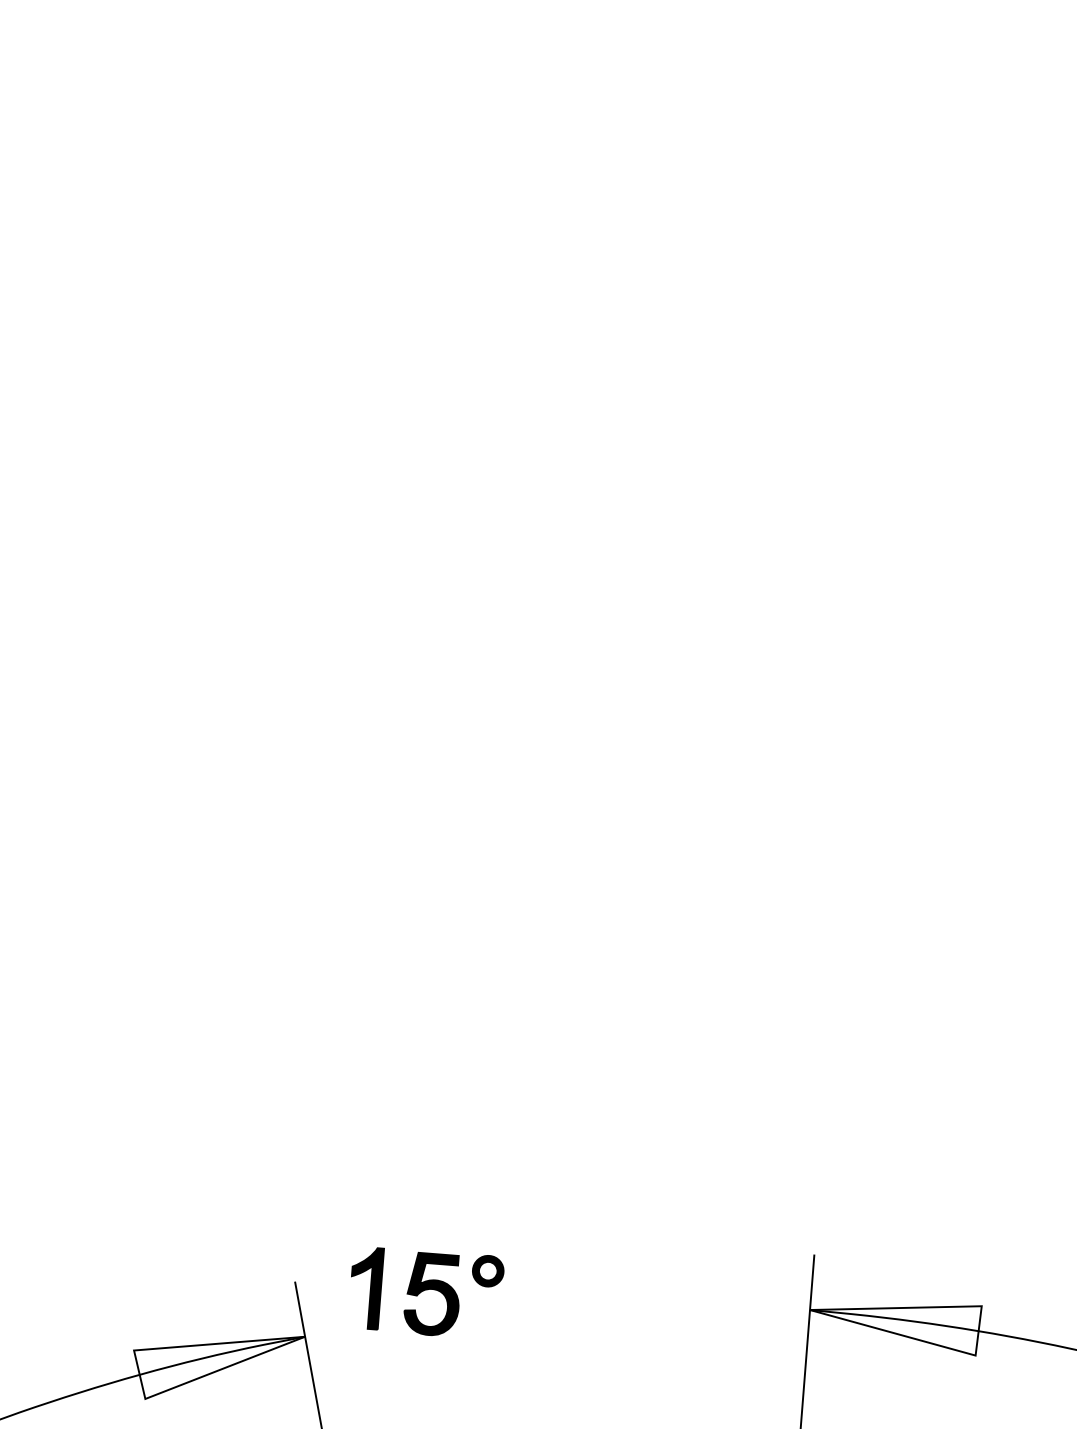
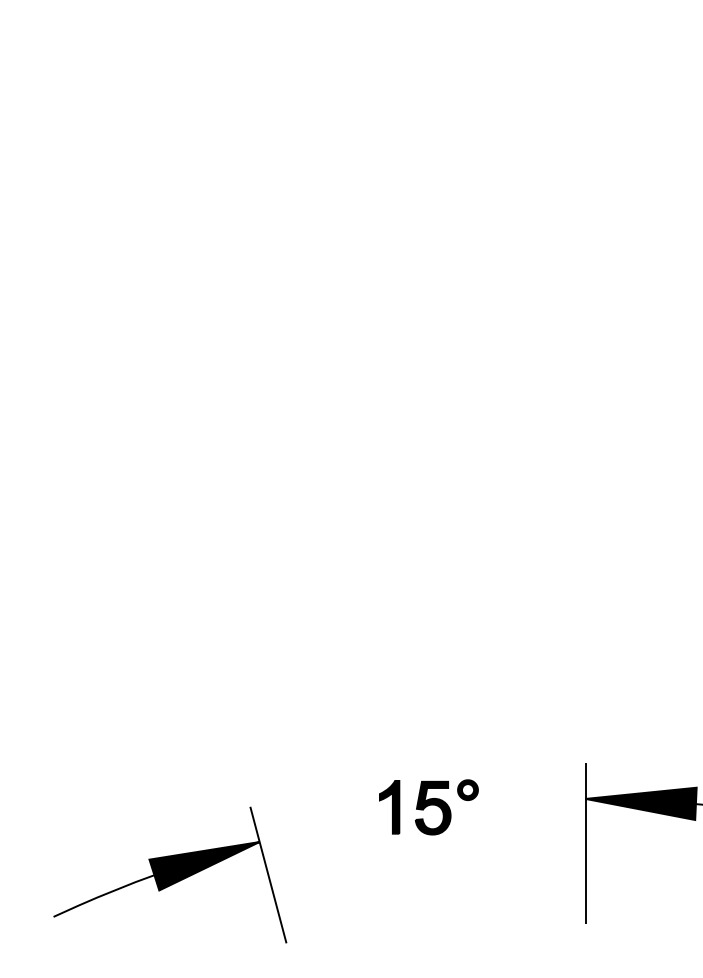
part: (425, 1292) -> (428, 807), moved
fill: (893, 1323) -> (640, 803), added
fill: (217, 1367) -> (204, 866), added

